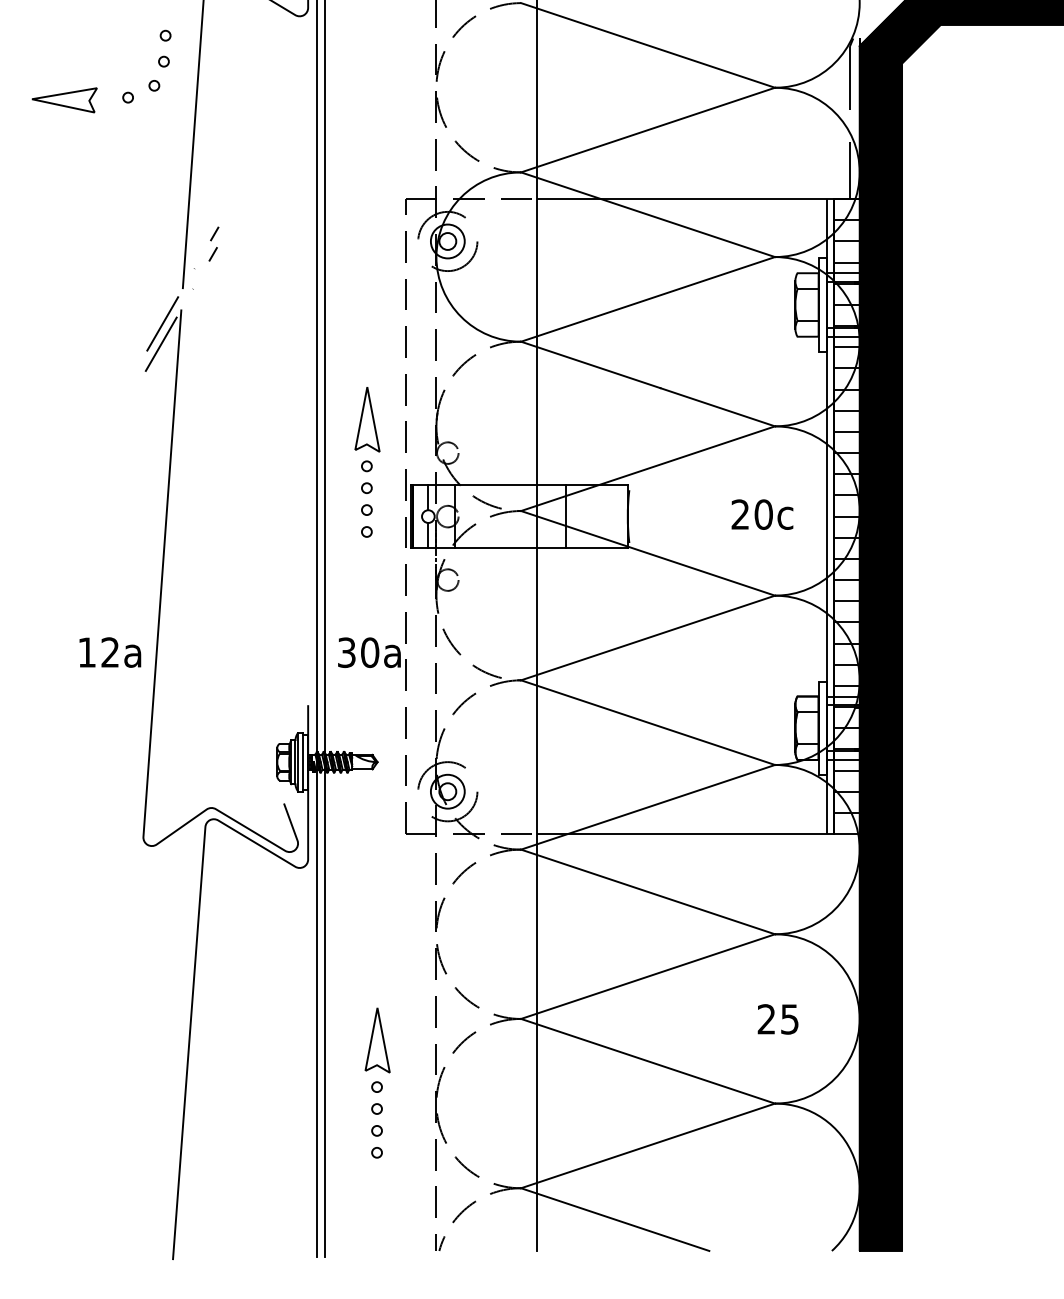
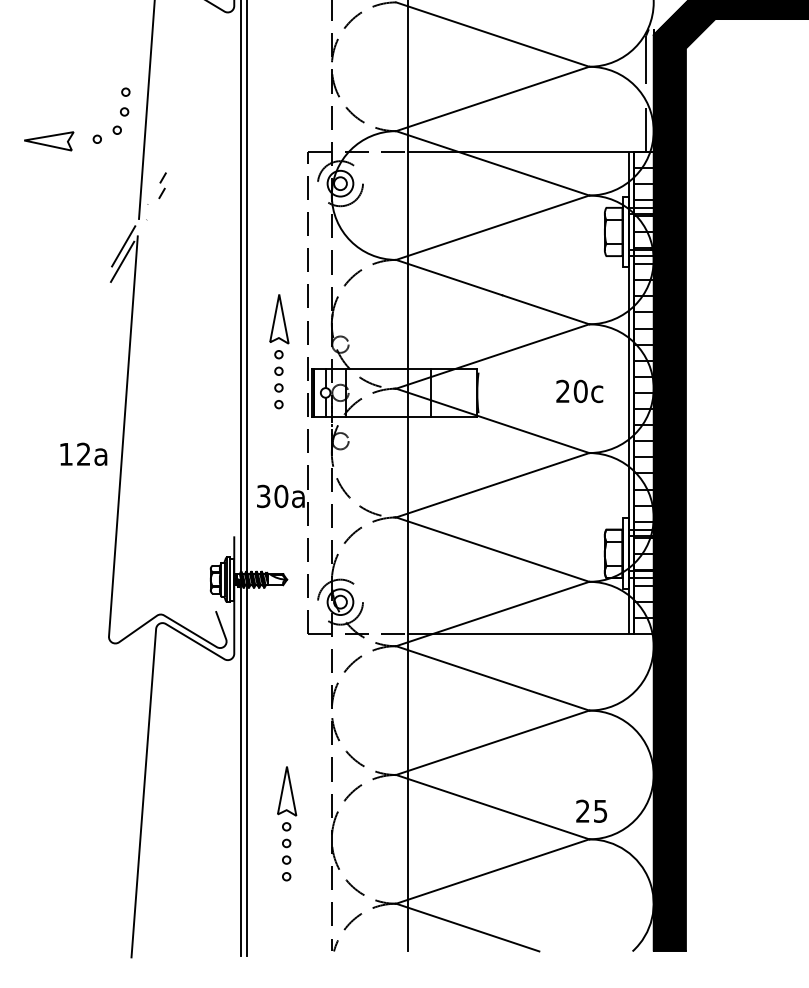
part: (96, 87) -> (73, 131), moved
text: (109, 651) -> (83, 453), moved
text: (777, 1018) -> (591, 810), moved

